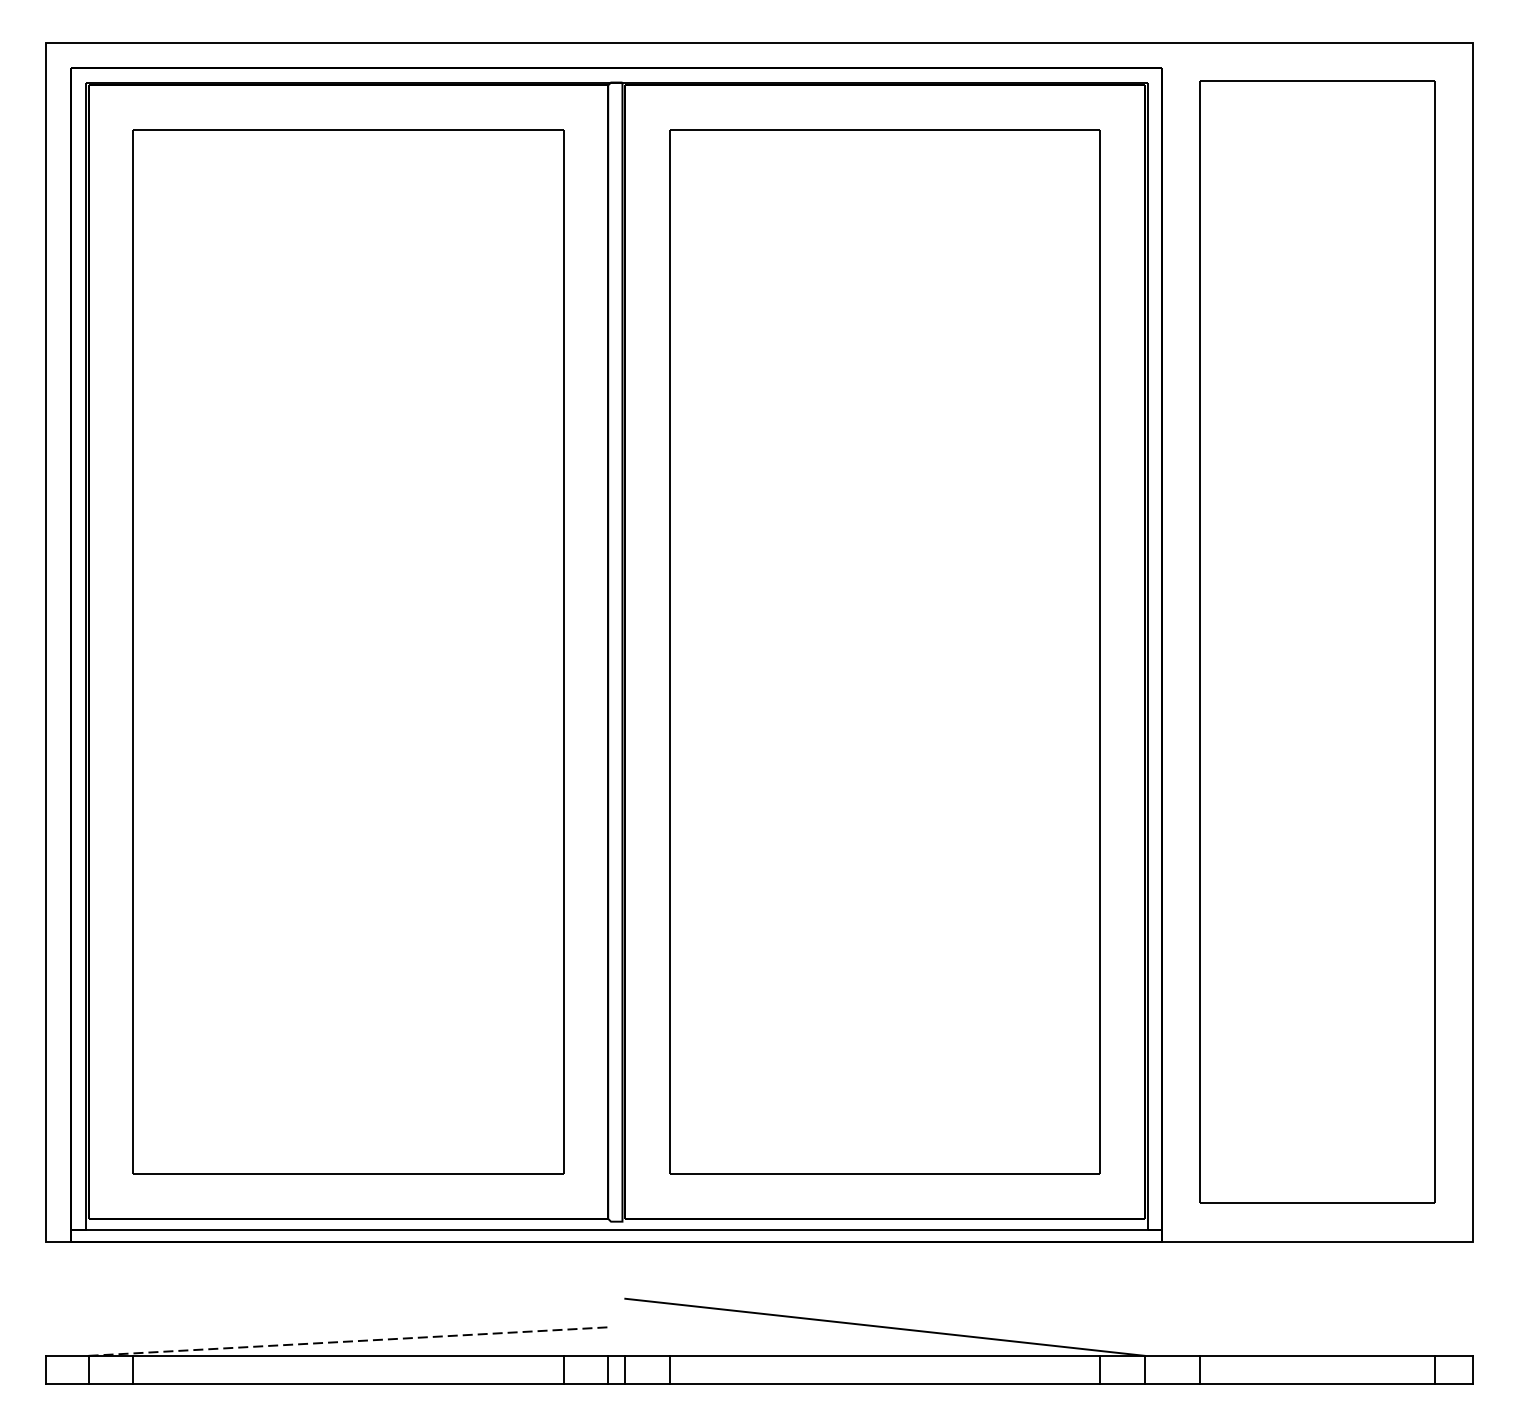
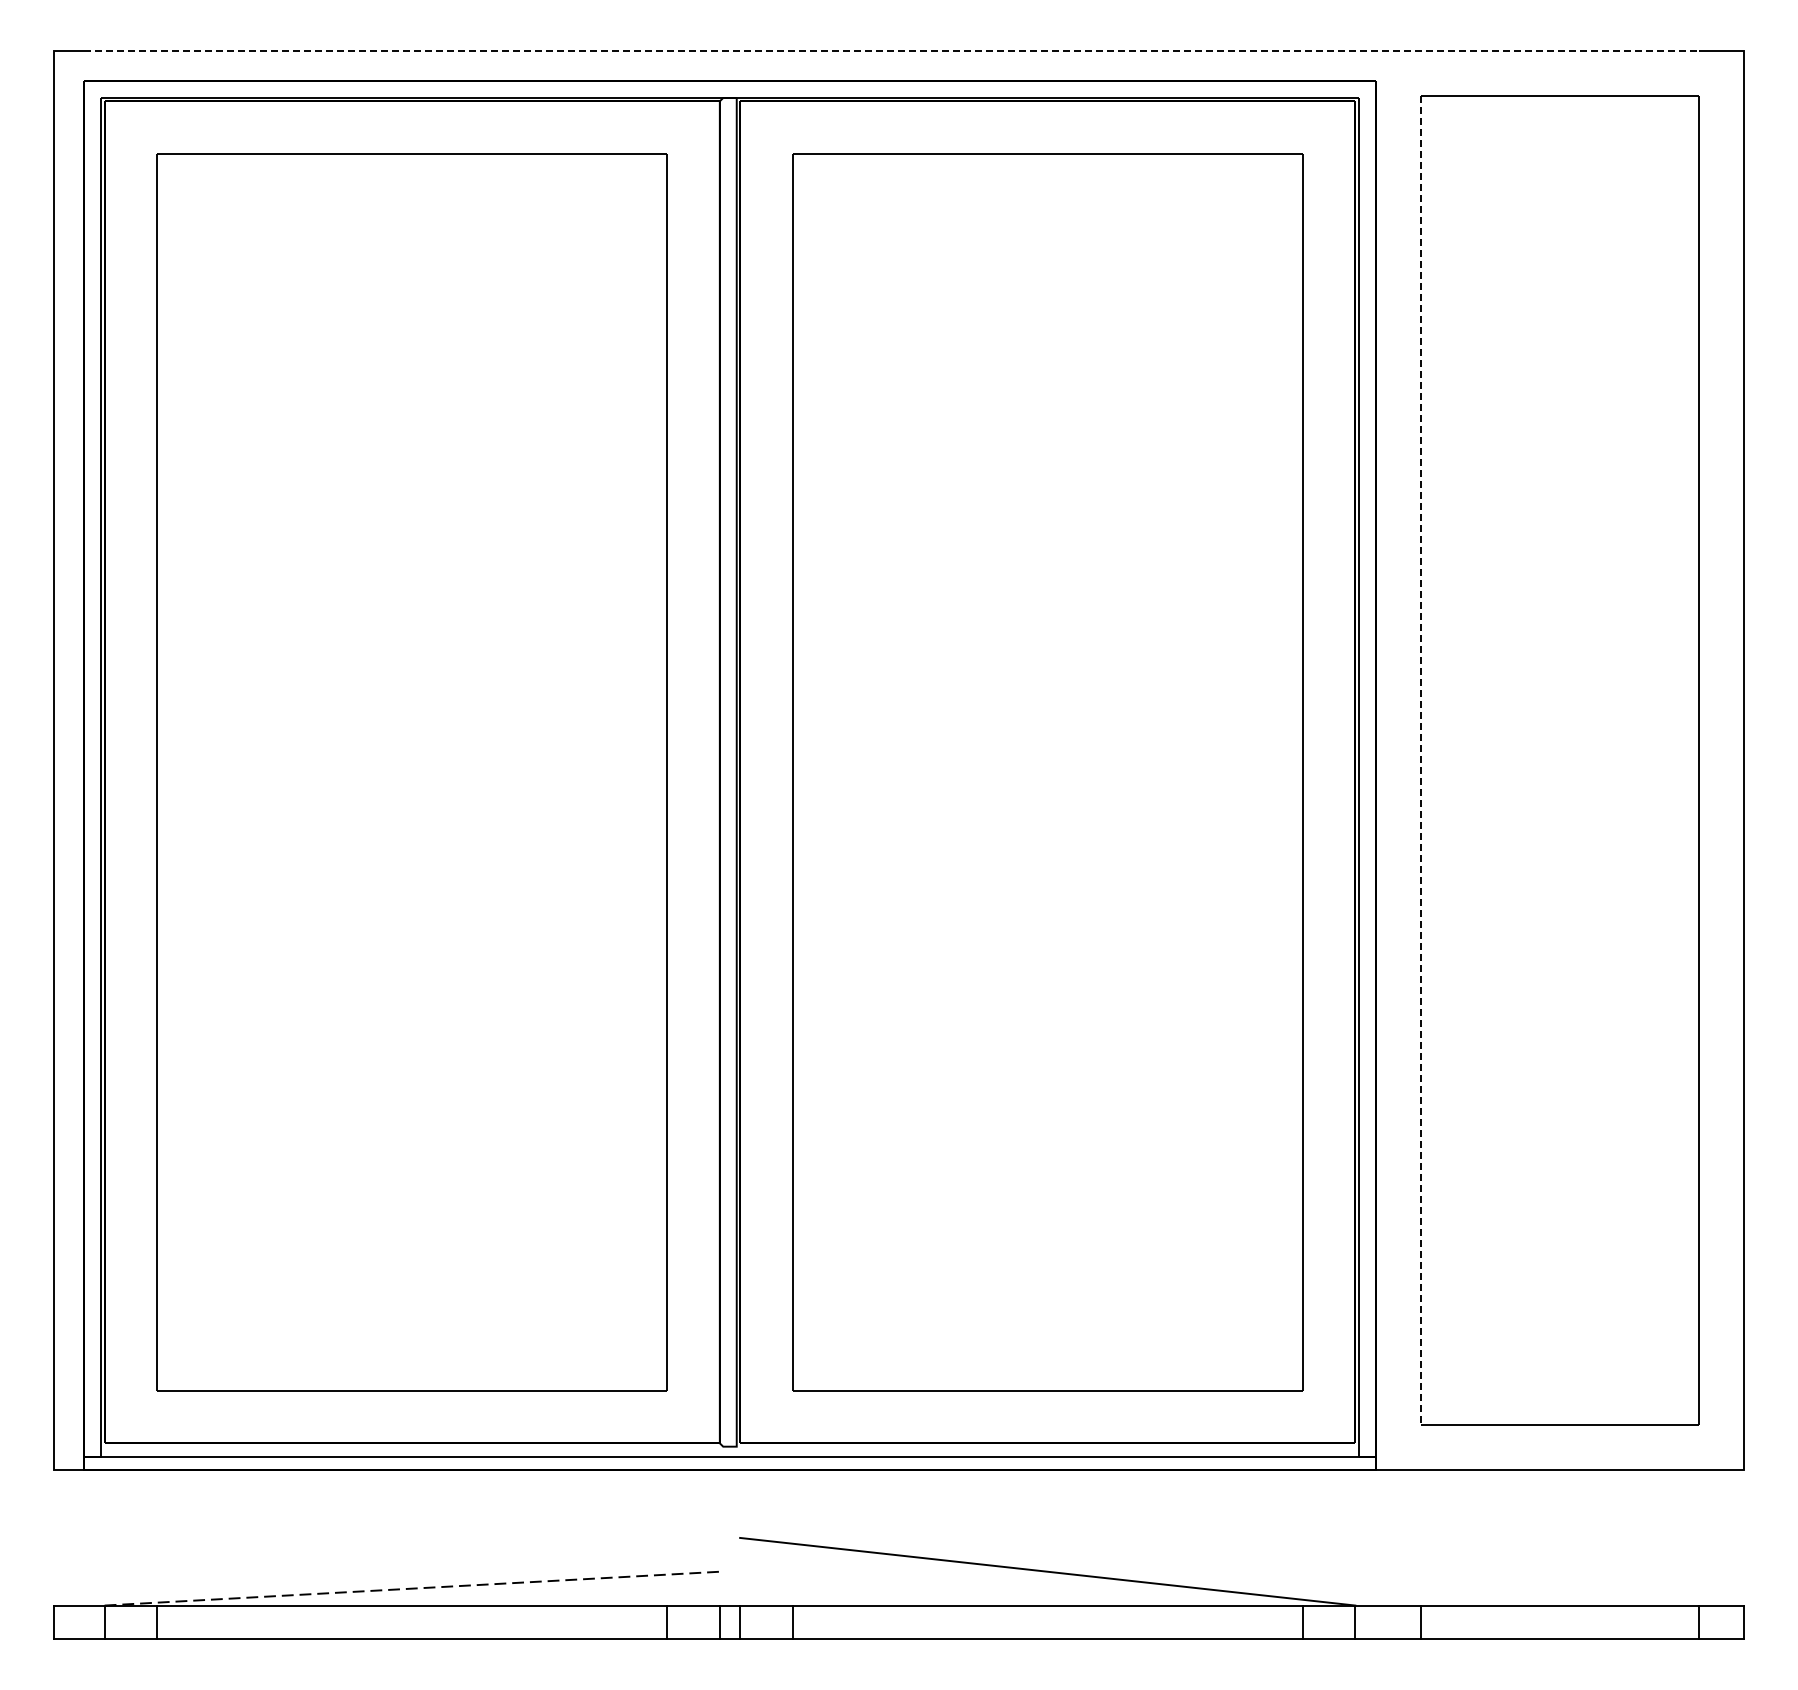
line: (754, 42) -> (892, 50), solid -> dashed
line: (1199, 642) -> (1420, 760), solid -> dashed

